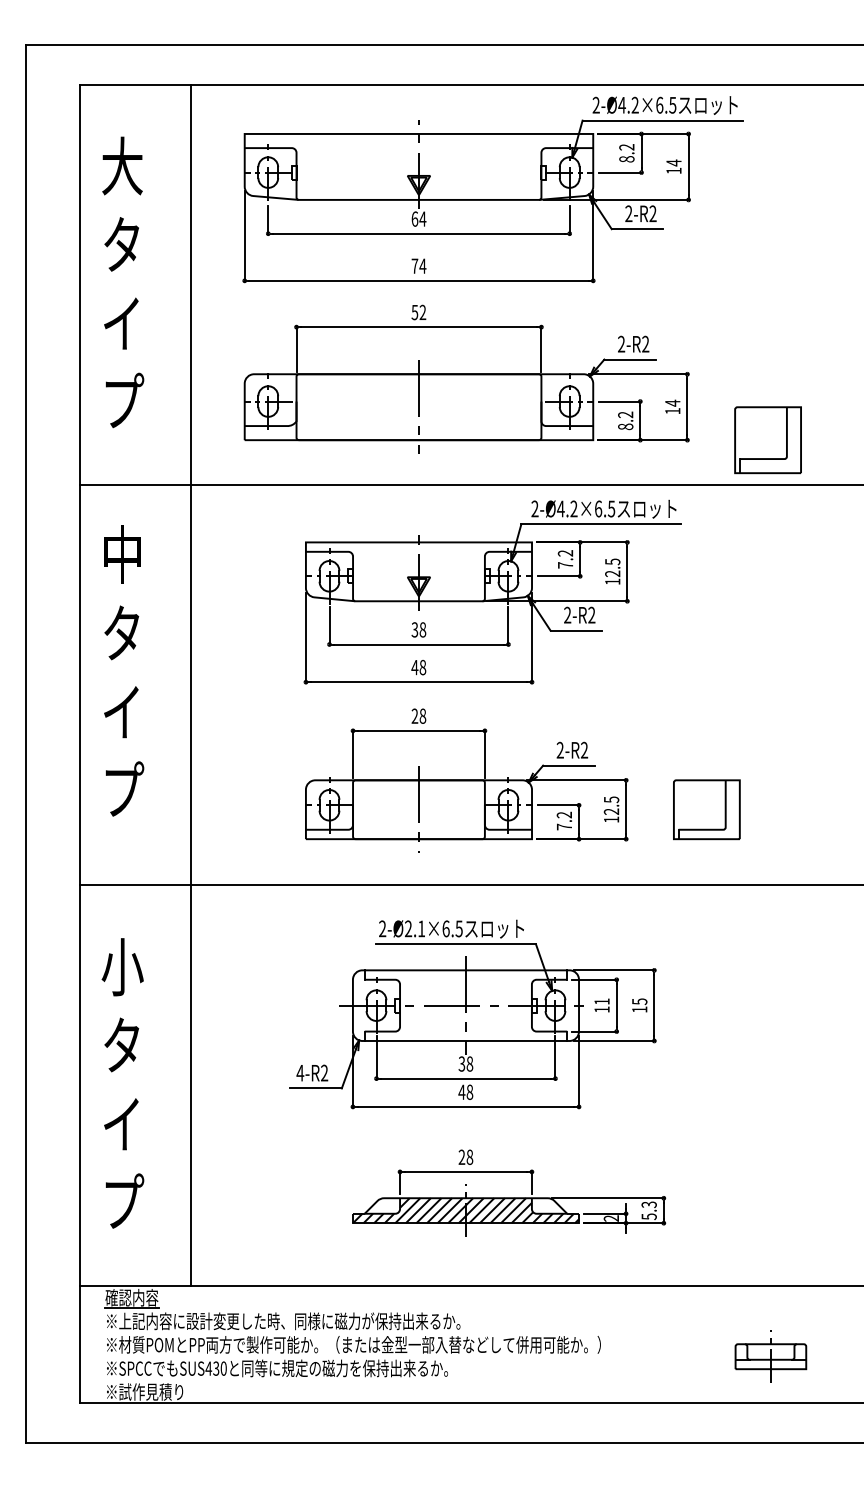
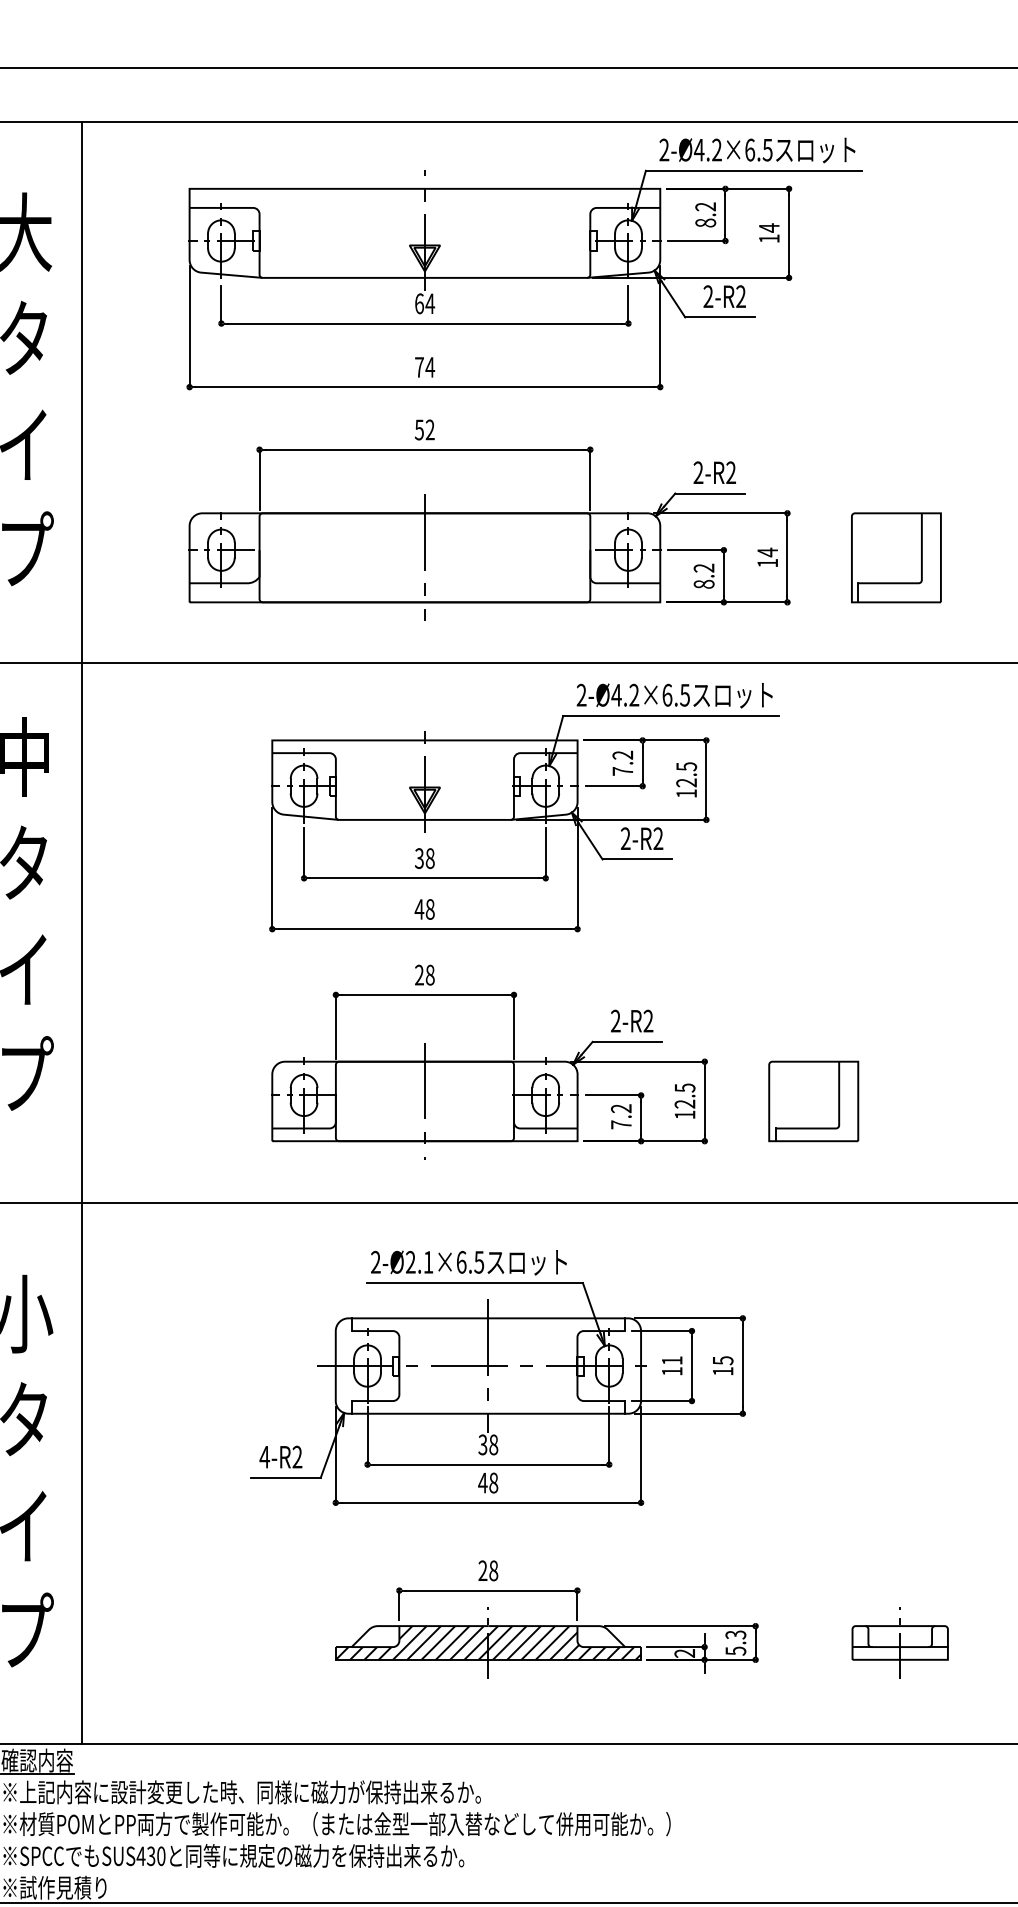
part: (767, 440) -> (895, 558), moved
line: (190, 684) -> (81, 932), moved
part: (770, 1356) -> (899, 1642), moved

